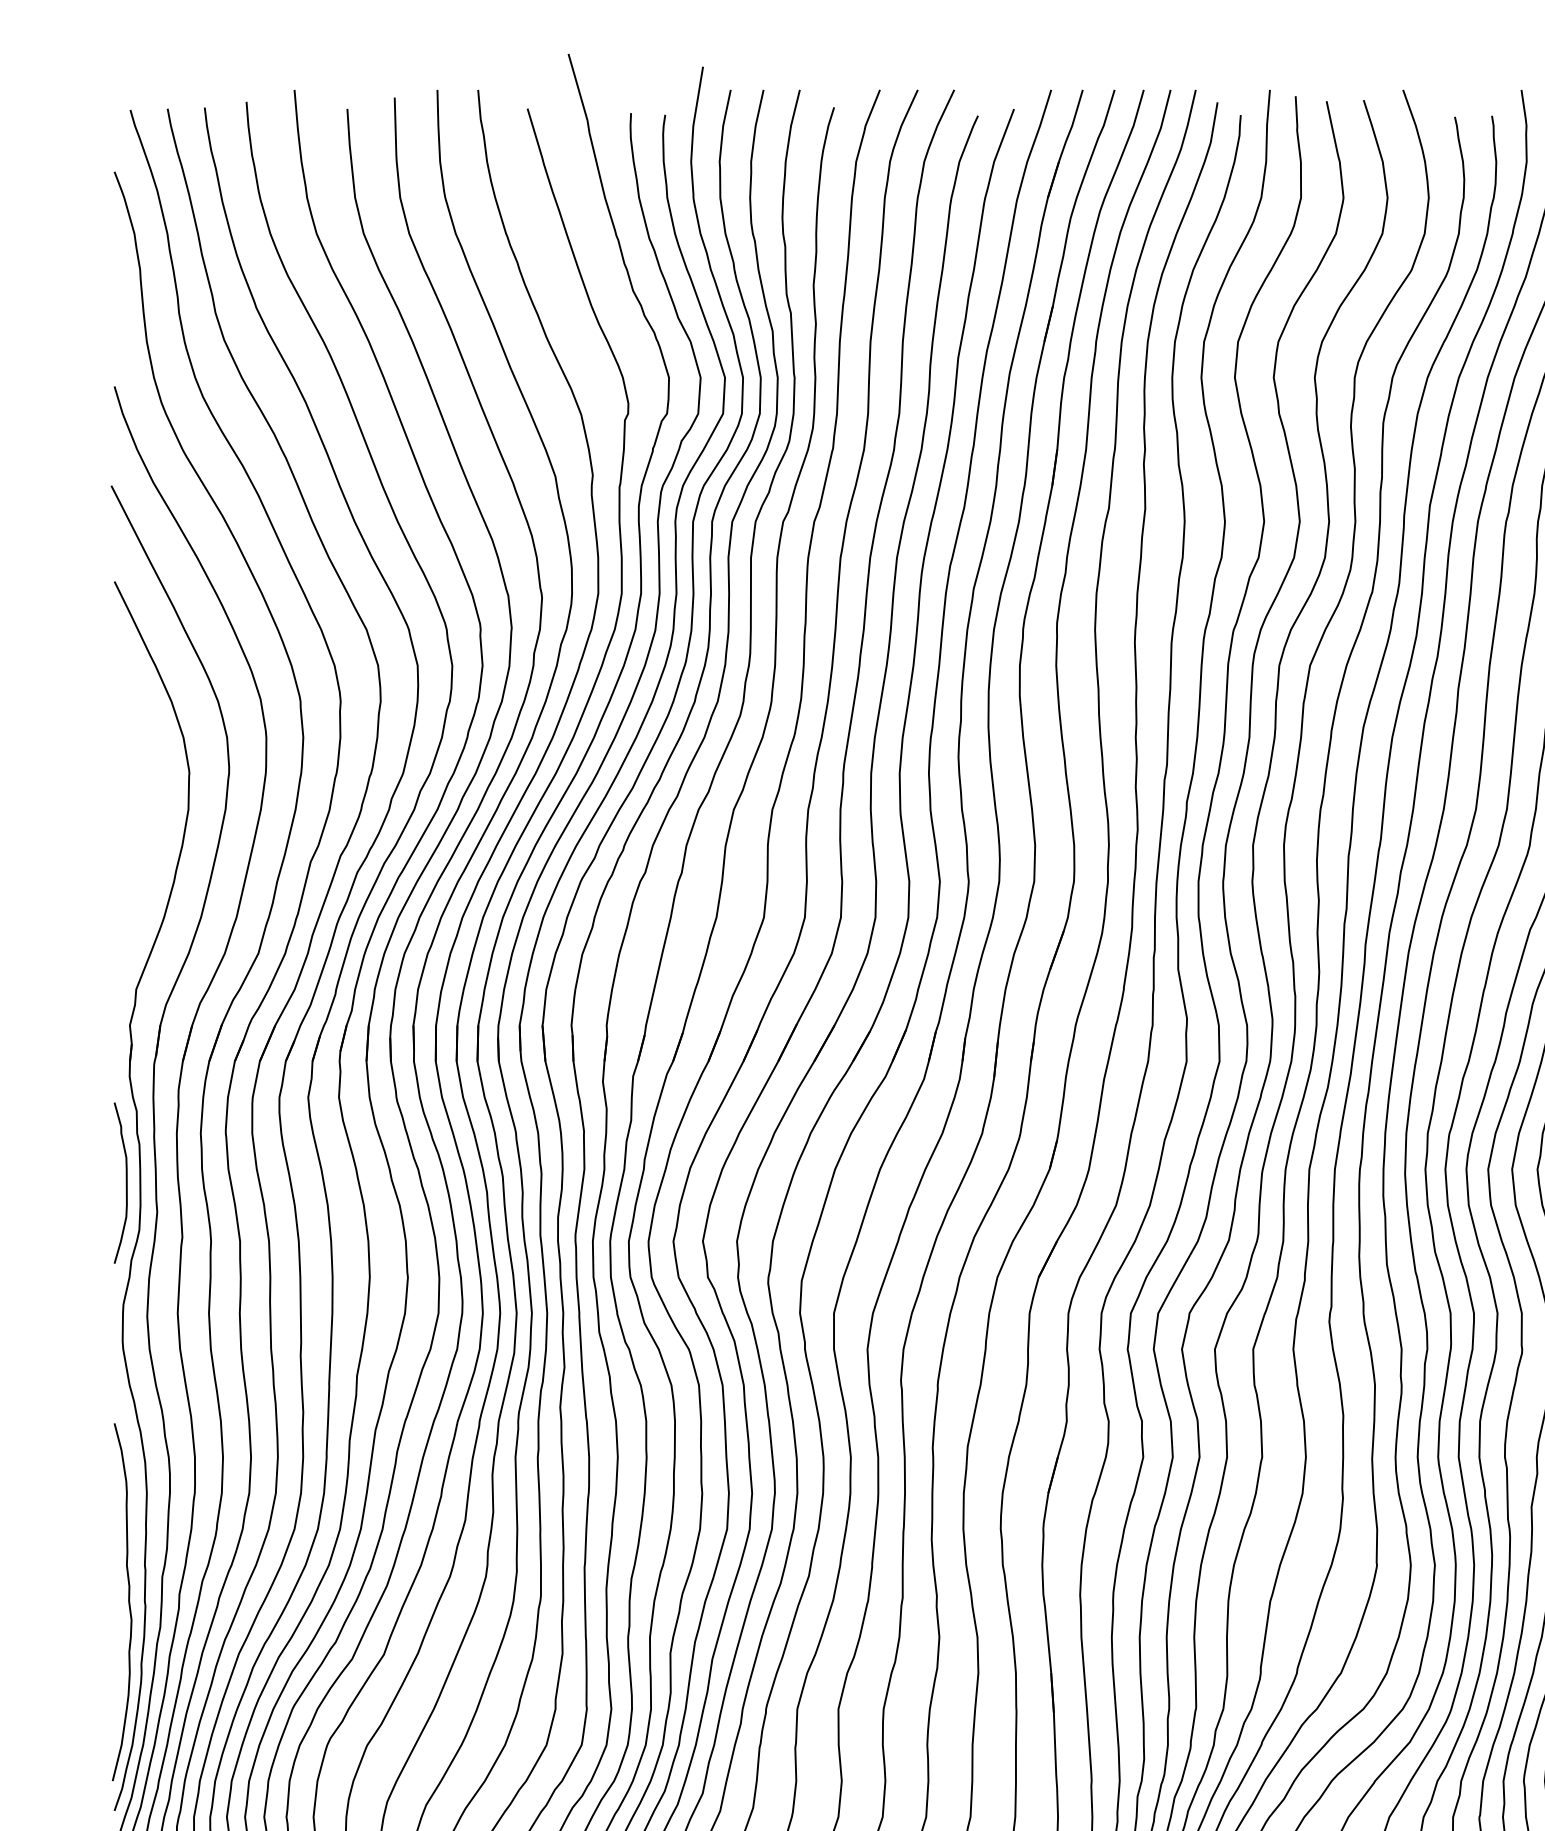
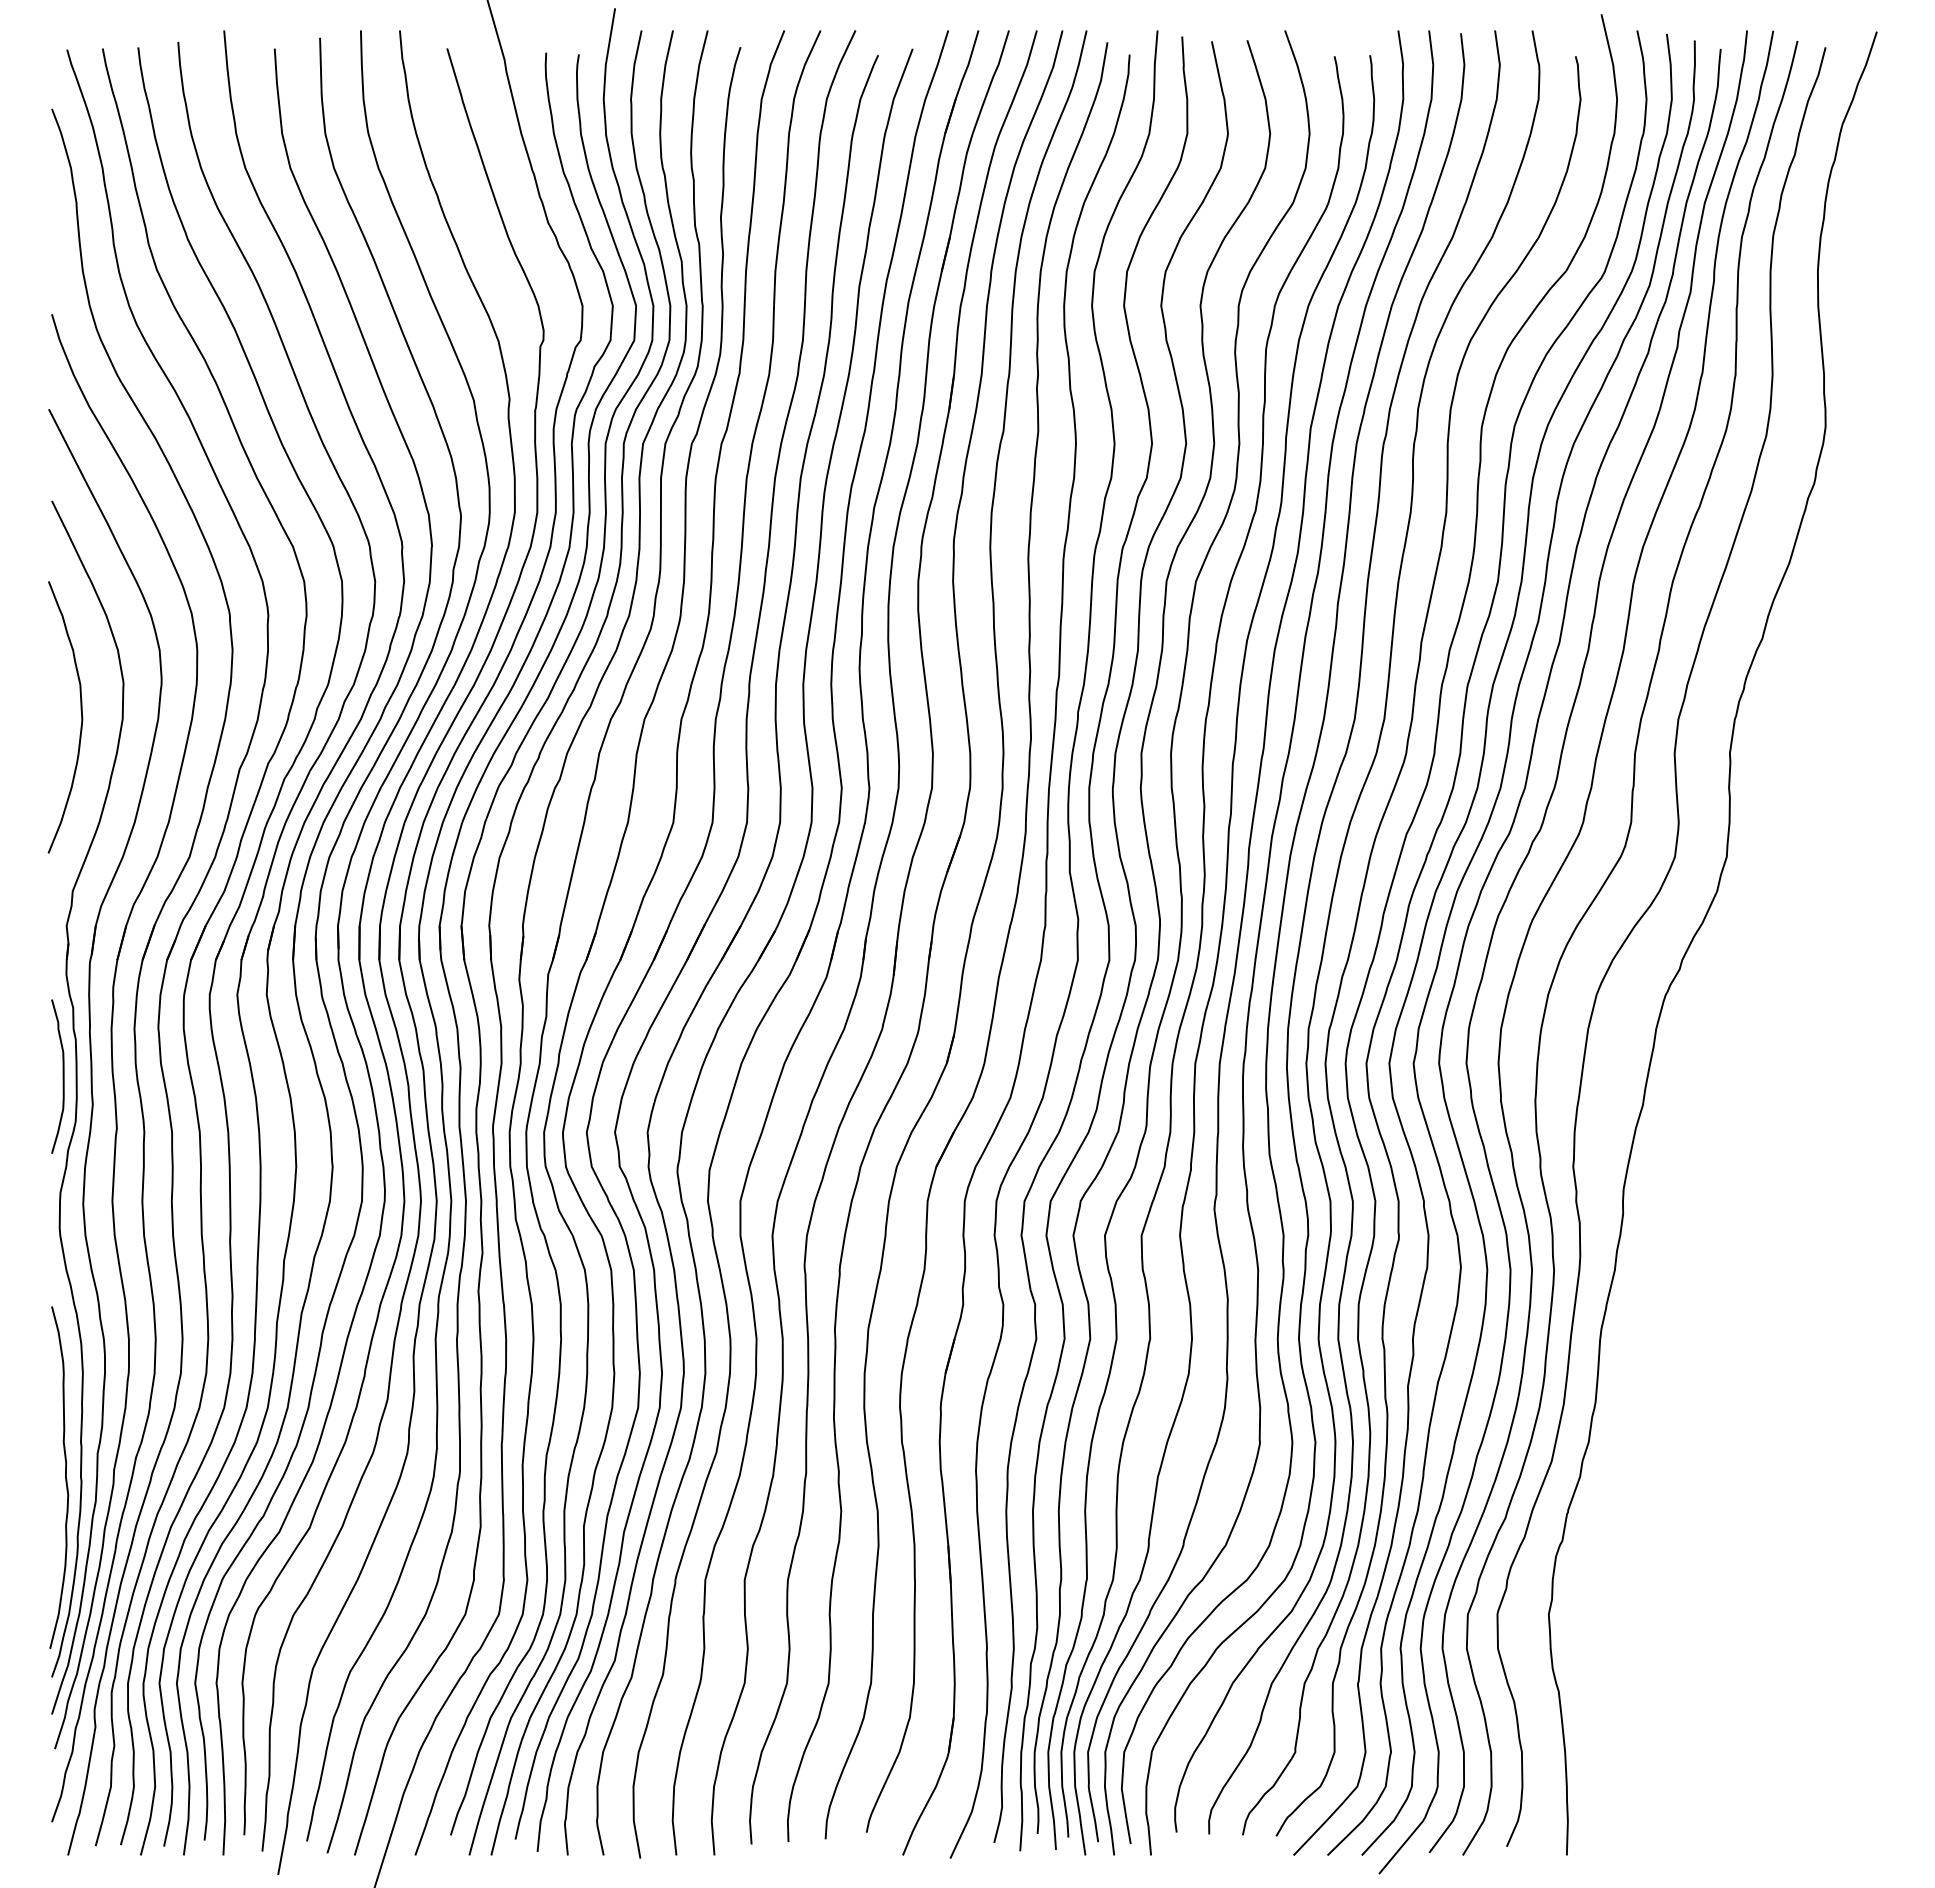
curve: (145, 807) -> (81, 717), added

